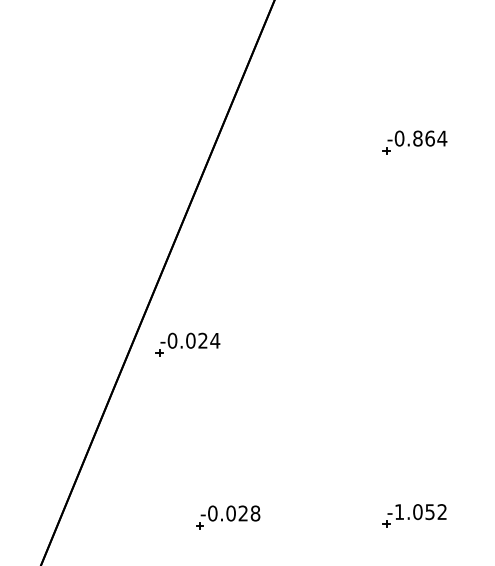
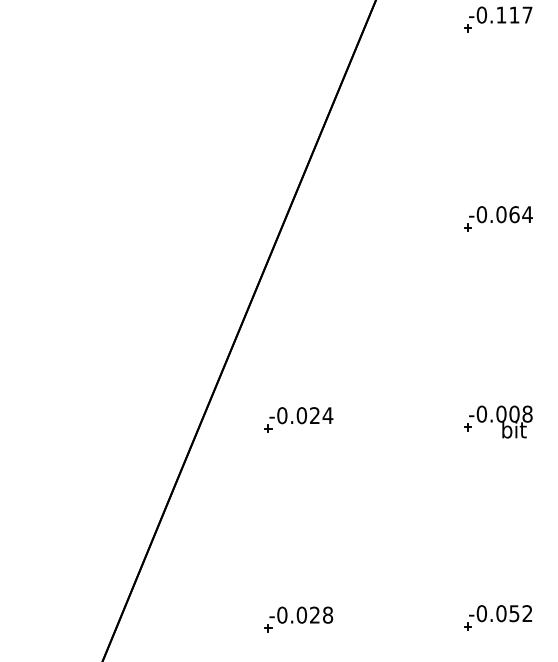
text: (417, 138) -> (501, 214), -0.864 -> -0.064
part: (415, 332) -> (498, 421), added
part: (187, 344) -> (298, 419), moved
text: (399, 511) -> (481, 613), -1.052 -> -0.052

